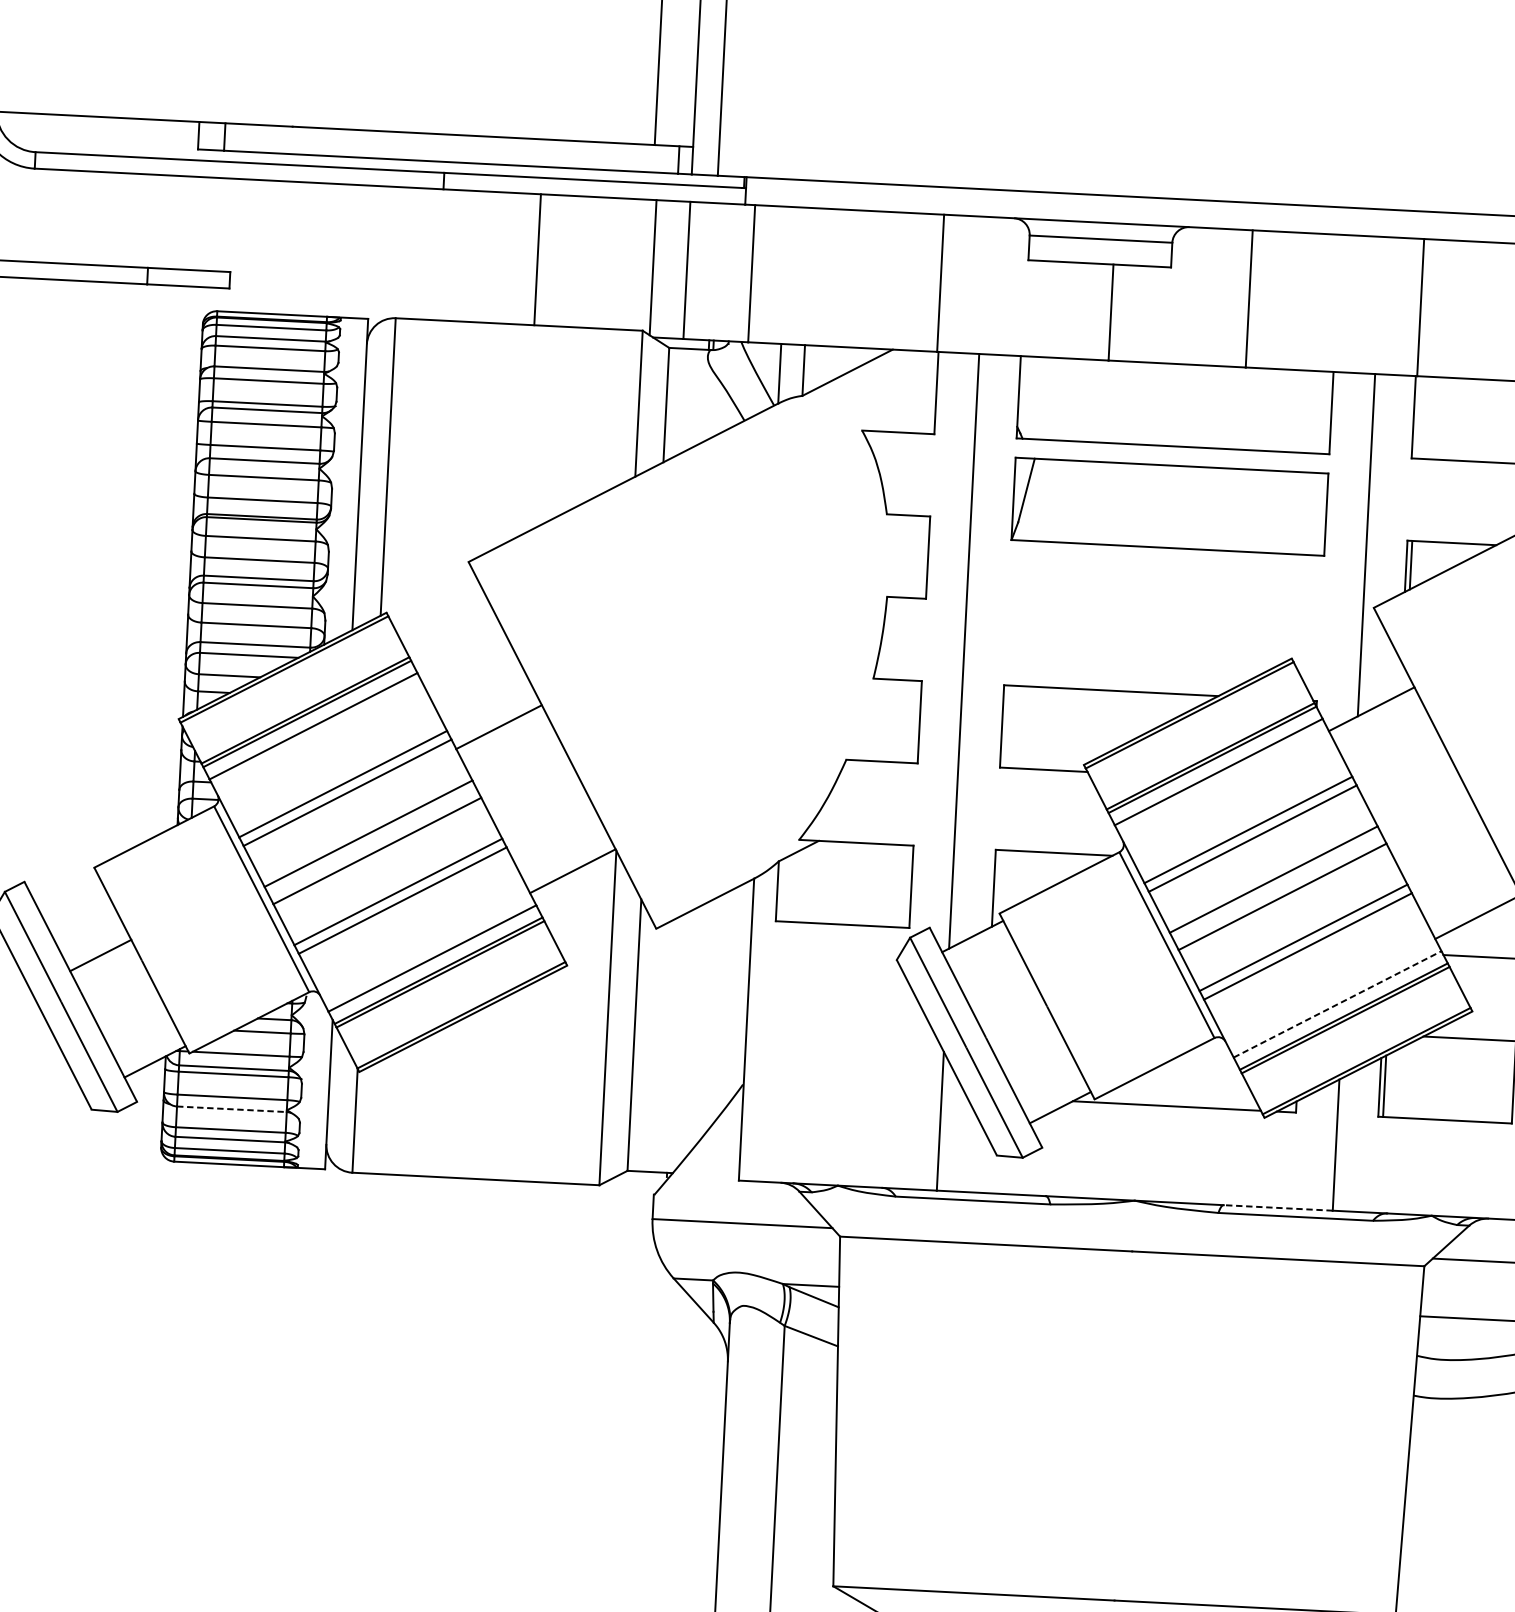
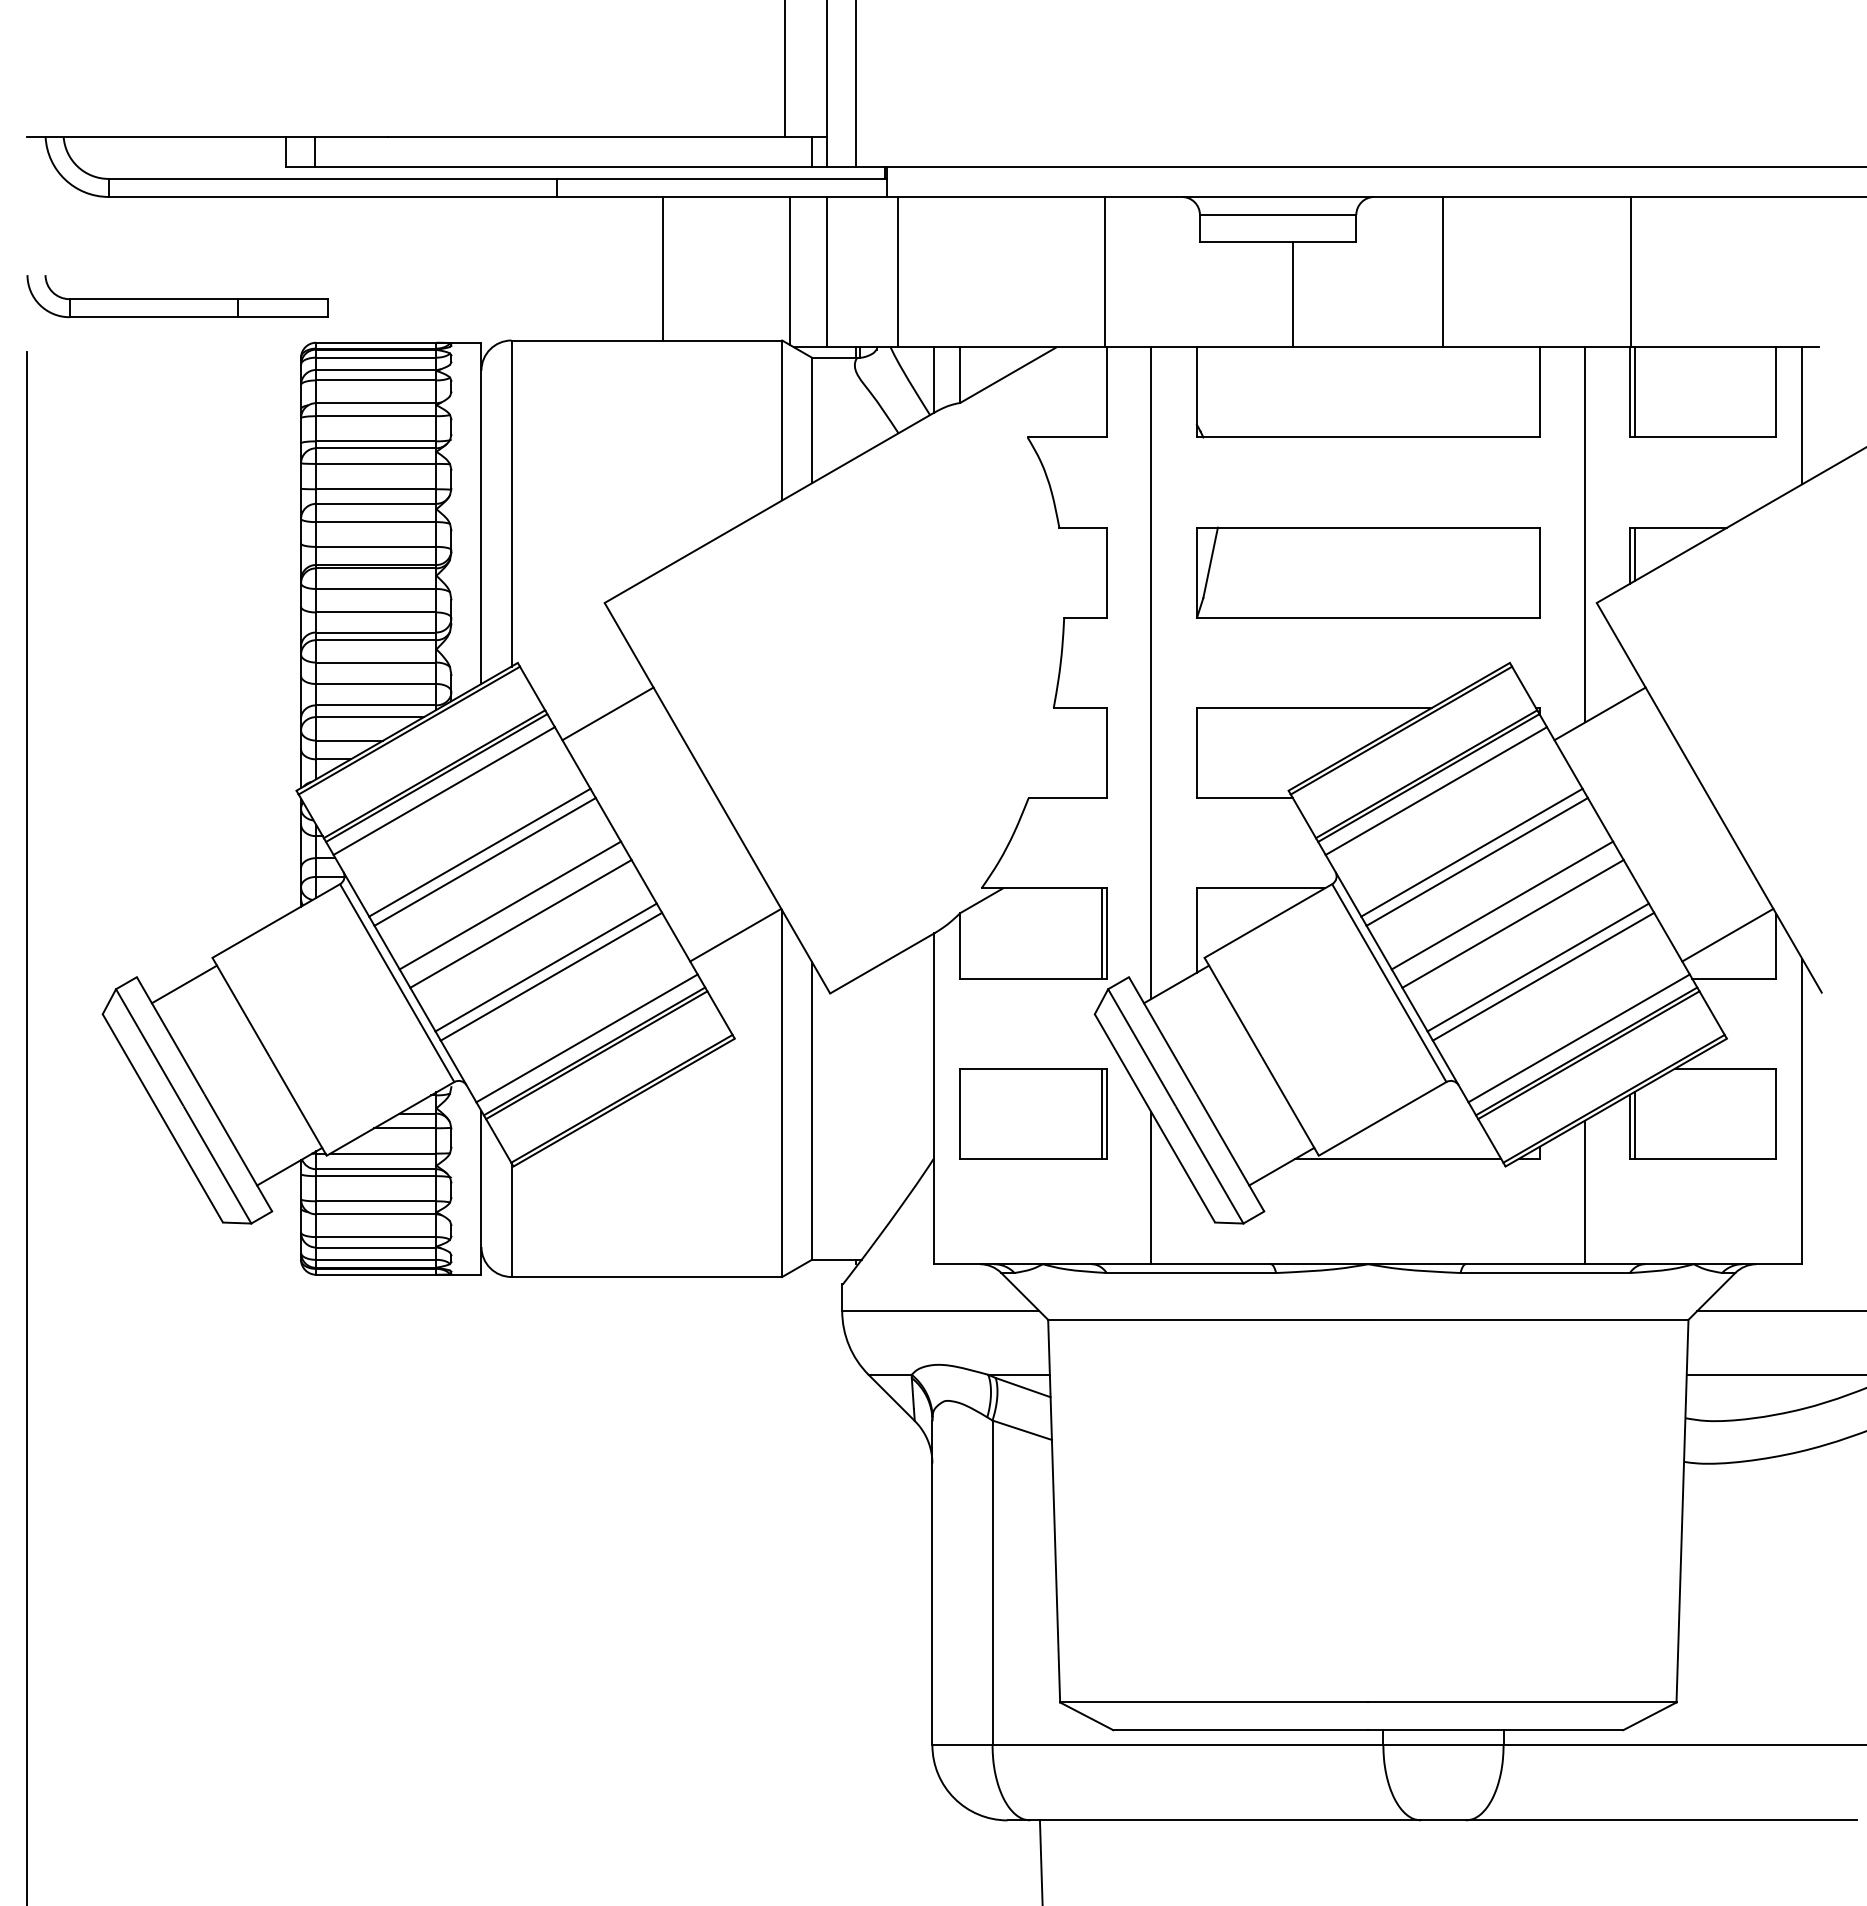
line: (1418, 417) -> (1635, 392), added
part: (1170, 506) -> (1368, 572), moved
line: (498, 726) -> (607, 713), moved
line: (906, 886) -> (1101, 933), added
line: (100, 955) -> (184, 984), moved
line: (1337, 1004) -> (1579, 1038), dashed -> solid
part: (836, 1047) -> (1033, 1113), added
line: (232, 1109) -> (376, 1214), dashed -> solid
line: (1278, 1208) -> (1525, 1264), dashed -> solid

